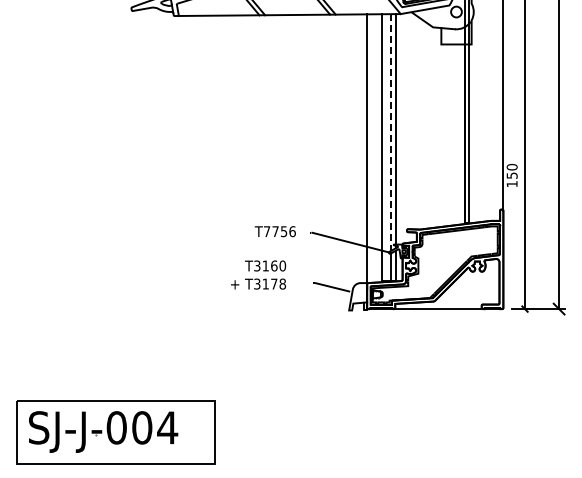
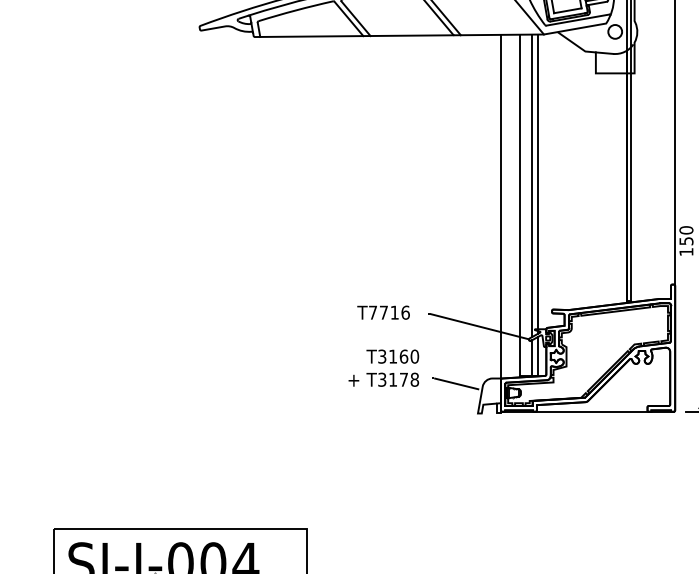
line: (391, 132) -> (532, 185), dashed -> solid
text: (284, 231) -> (395, 312), T7756 -> T7716
text: (258, 274) -> (383, 367), moved

